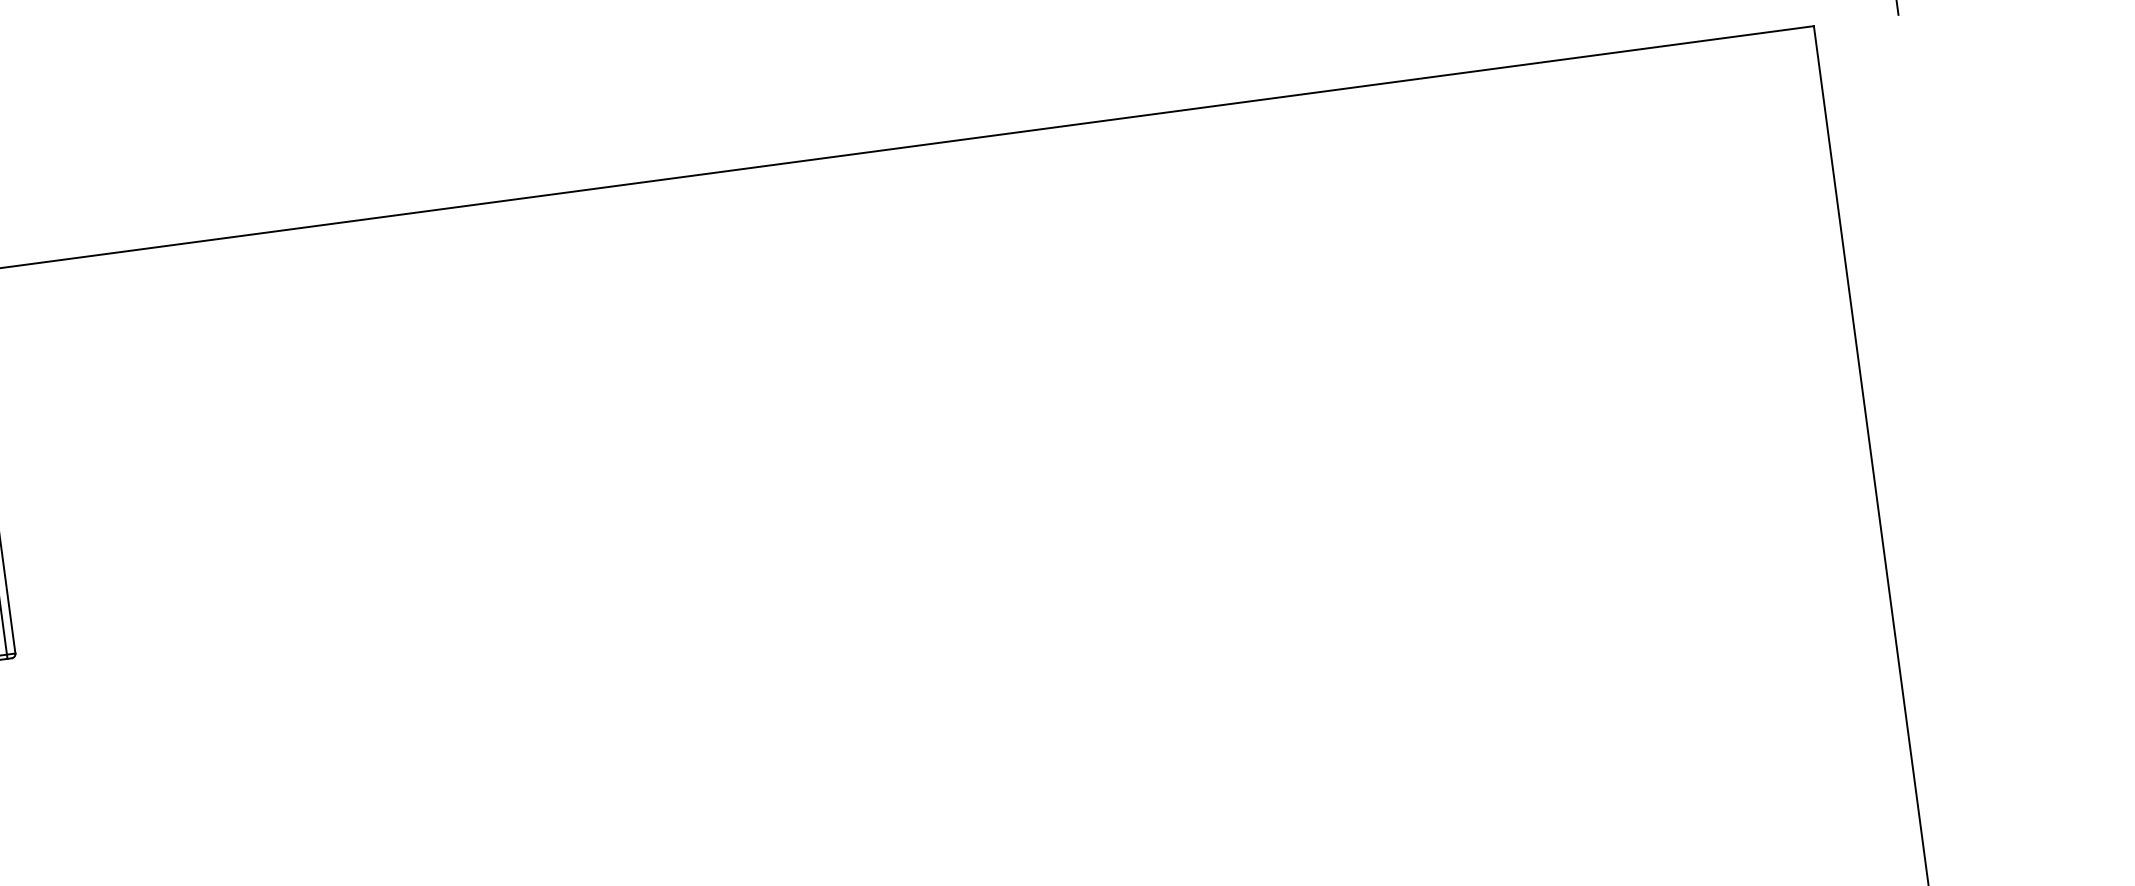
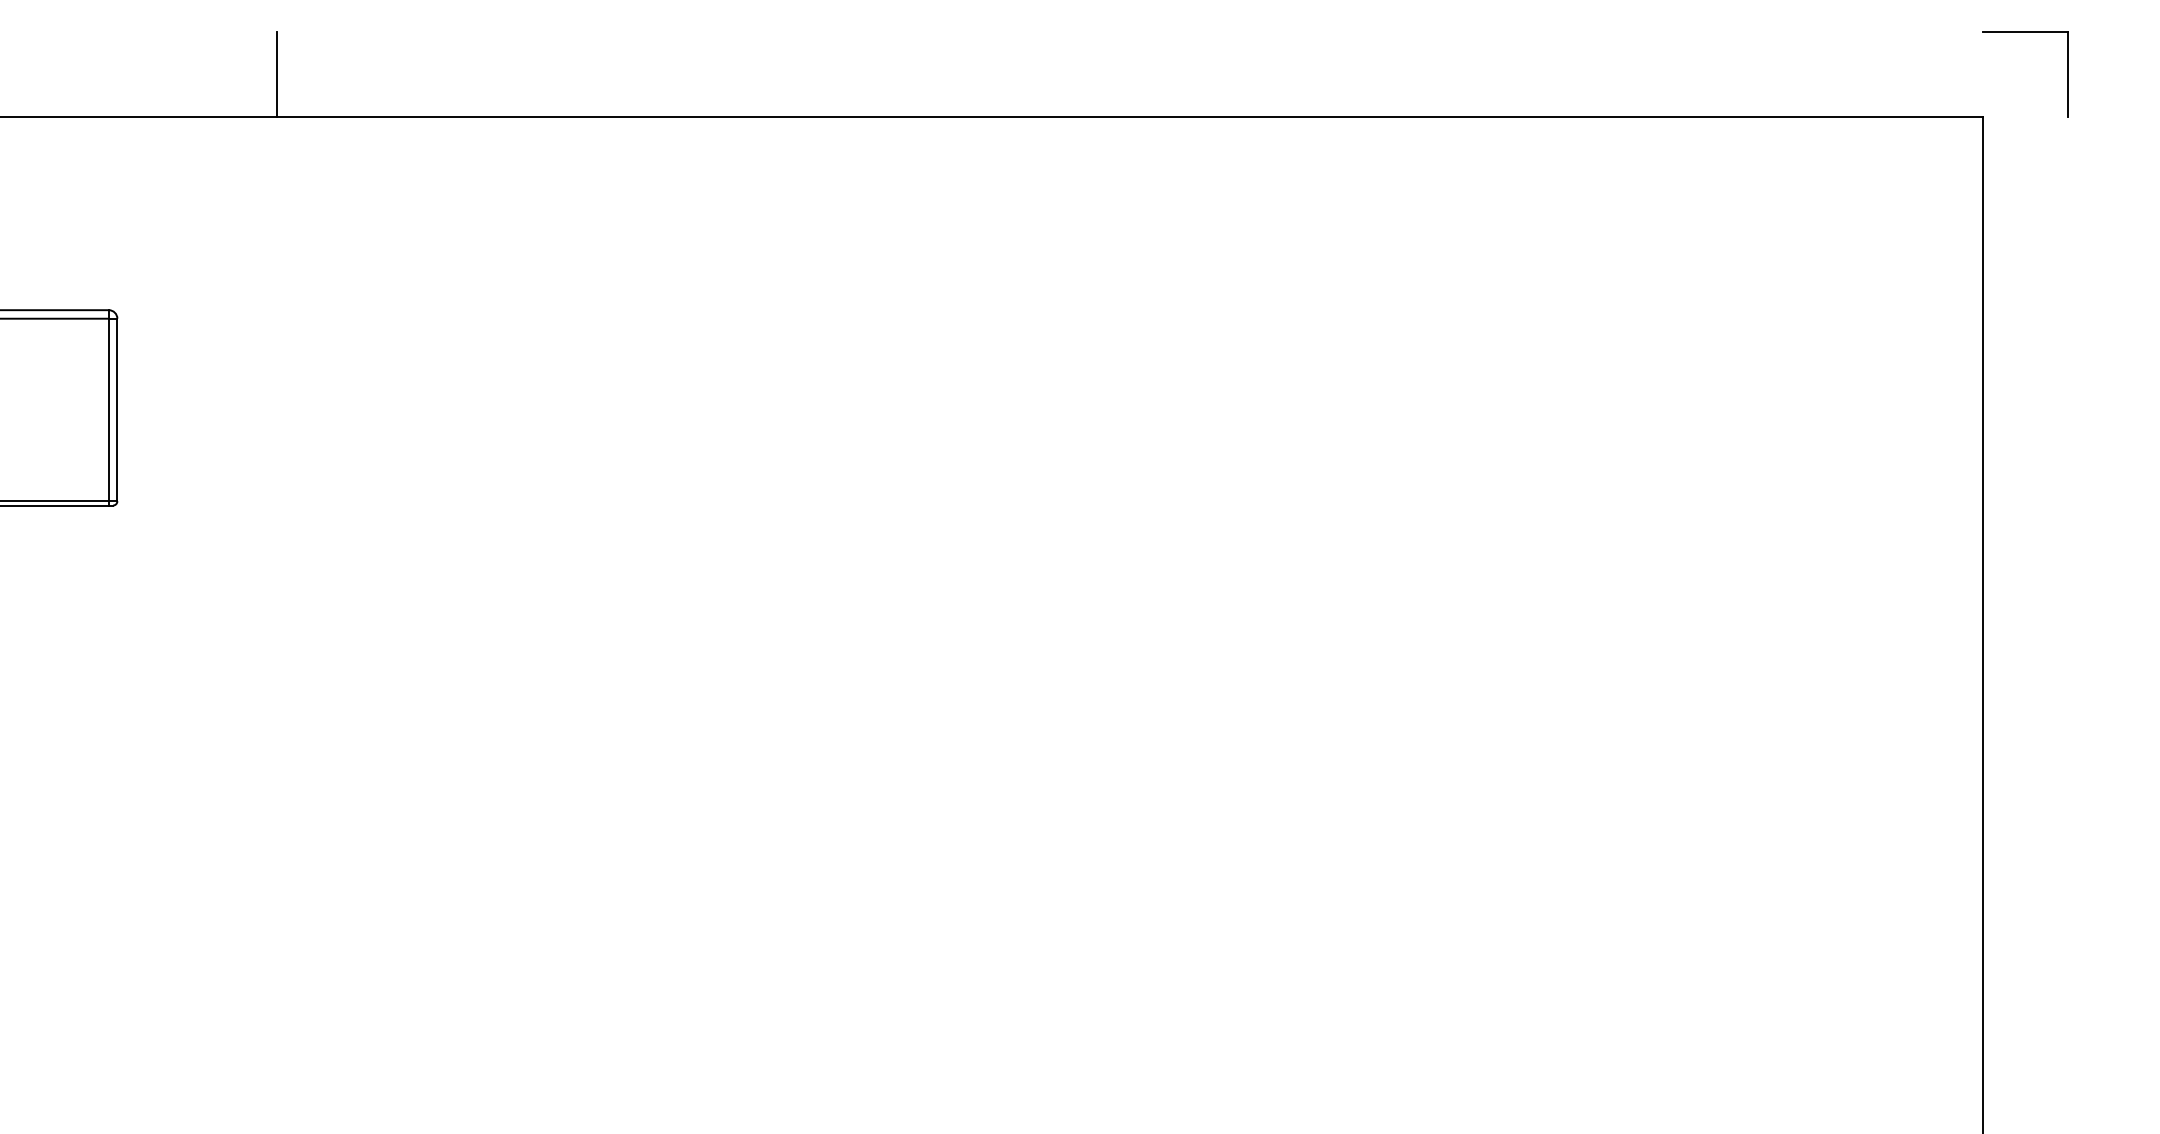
line: (116, 209) -> (276, 74), added

